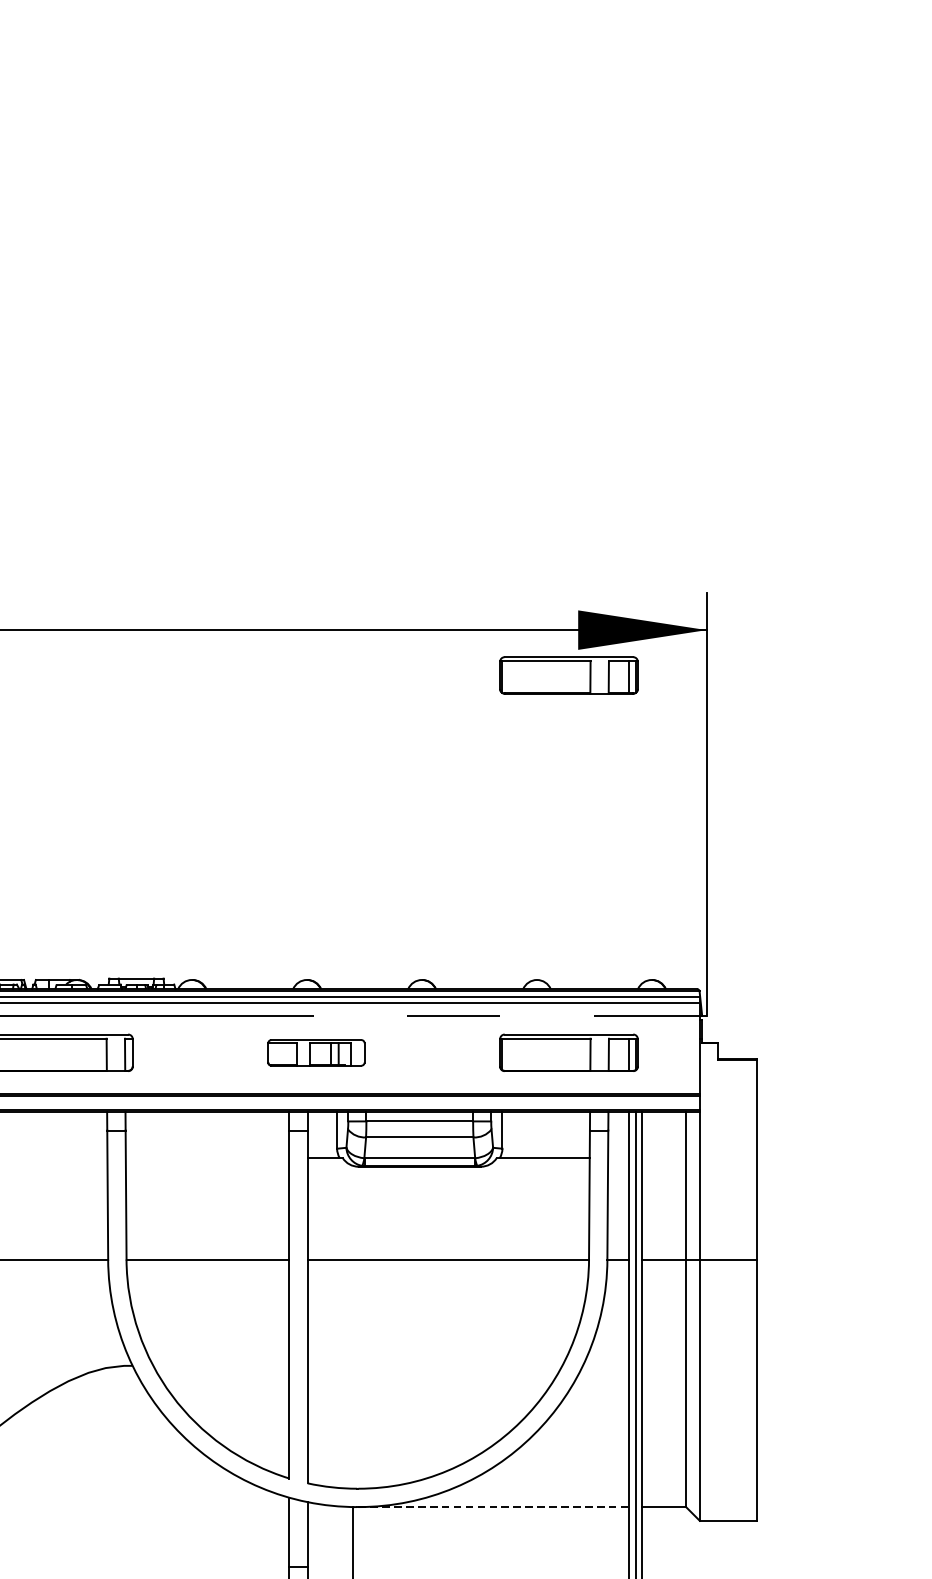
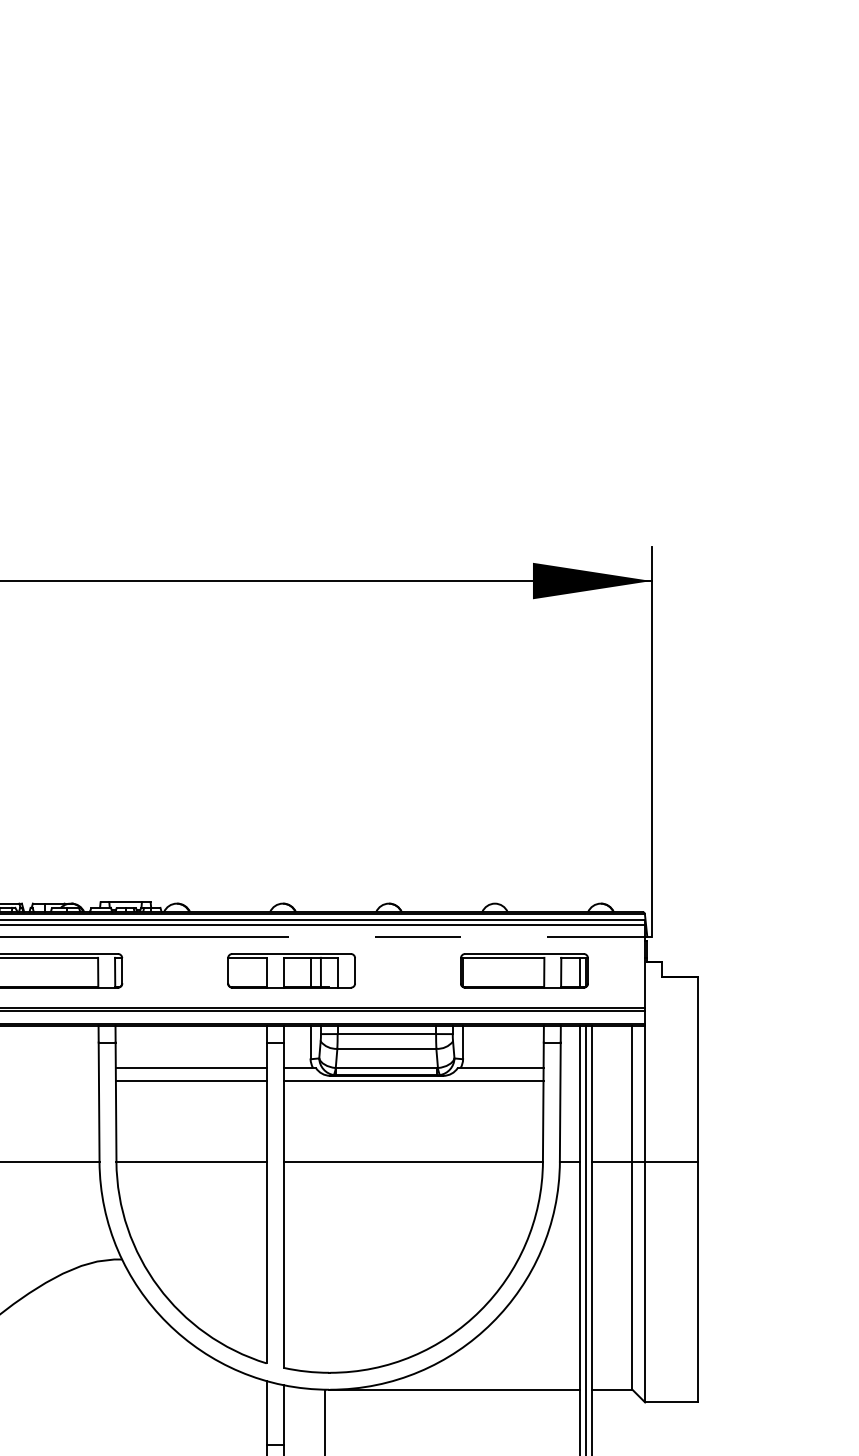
part: (569, 675) -> (524, 622), removed
part: (316, 1052) -> (291, 970), size x1.43
line: (206, 1157) -> (190, 1067), added
line: (206, 1172) -> (190, 1081), added
line: (448, 1172) -> (413, 1081), added
line: (493, 1506) -> (454, 1389), dashed -> solid

